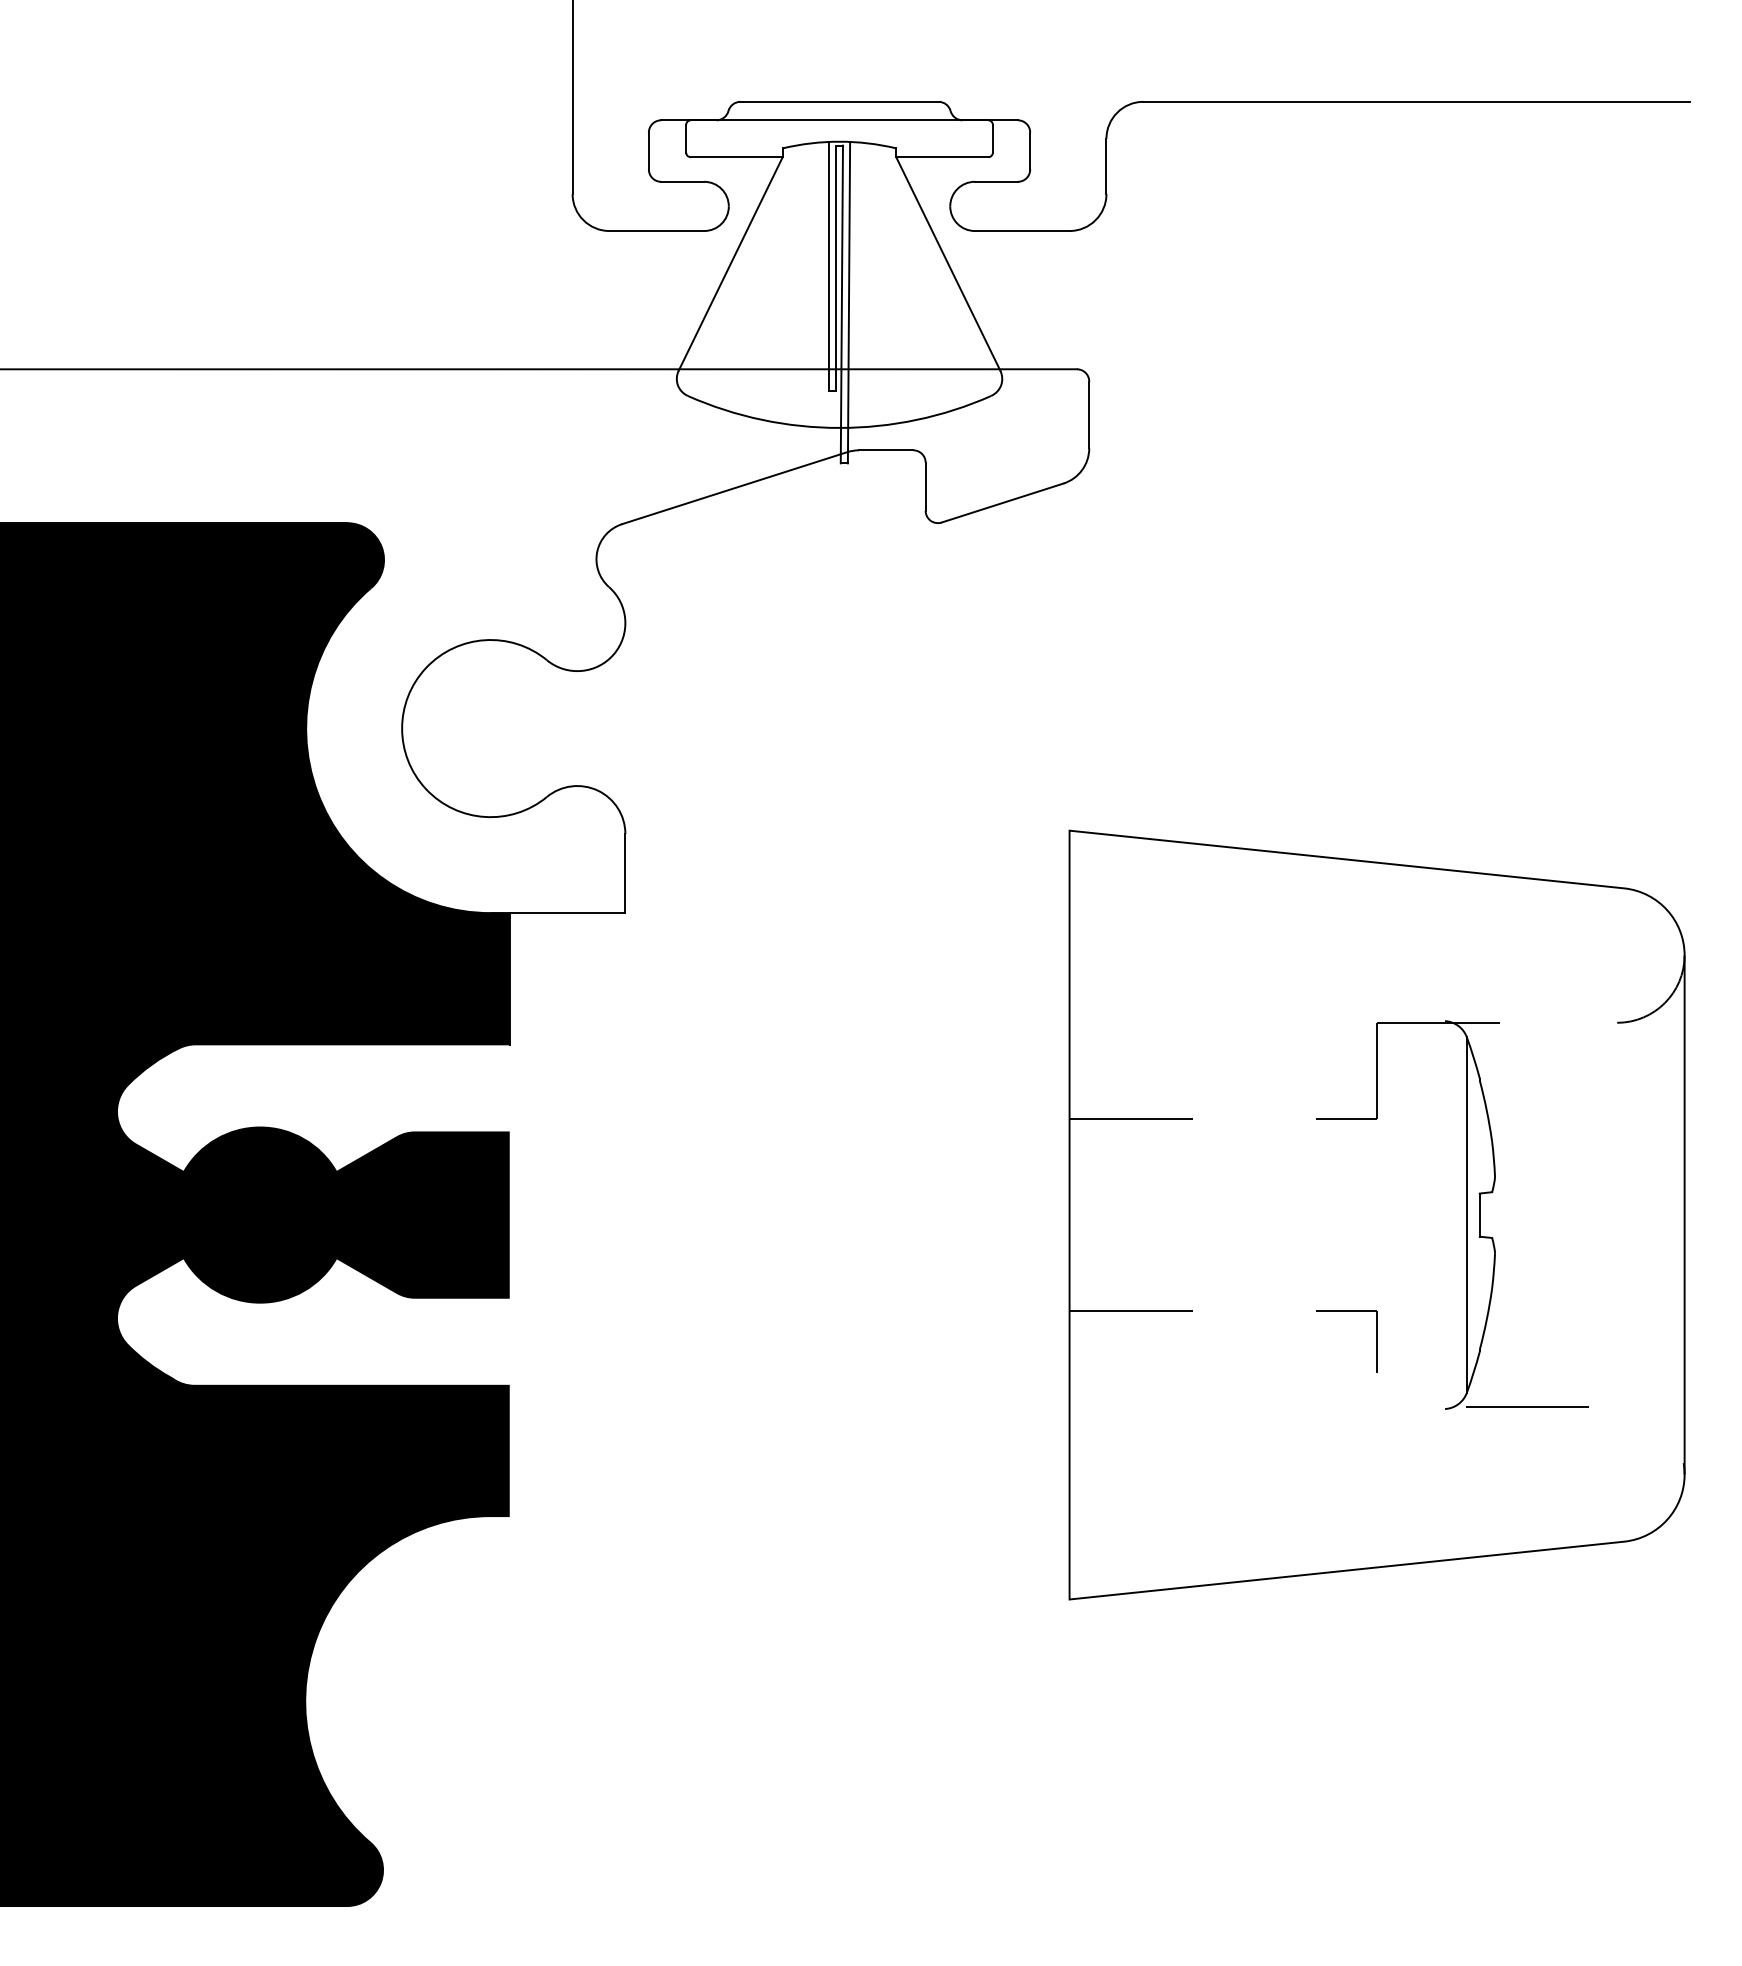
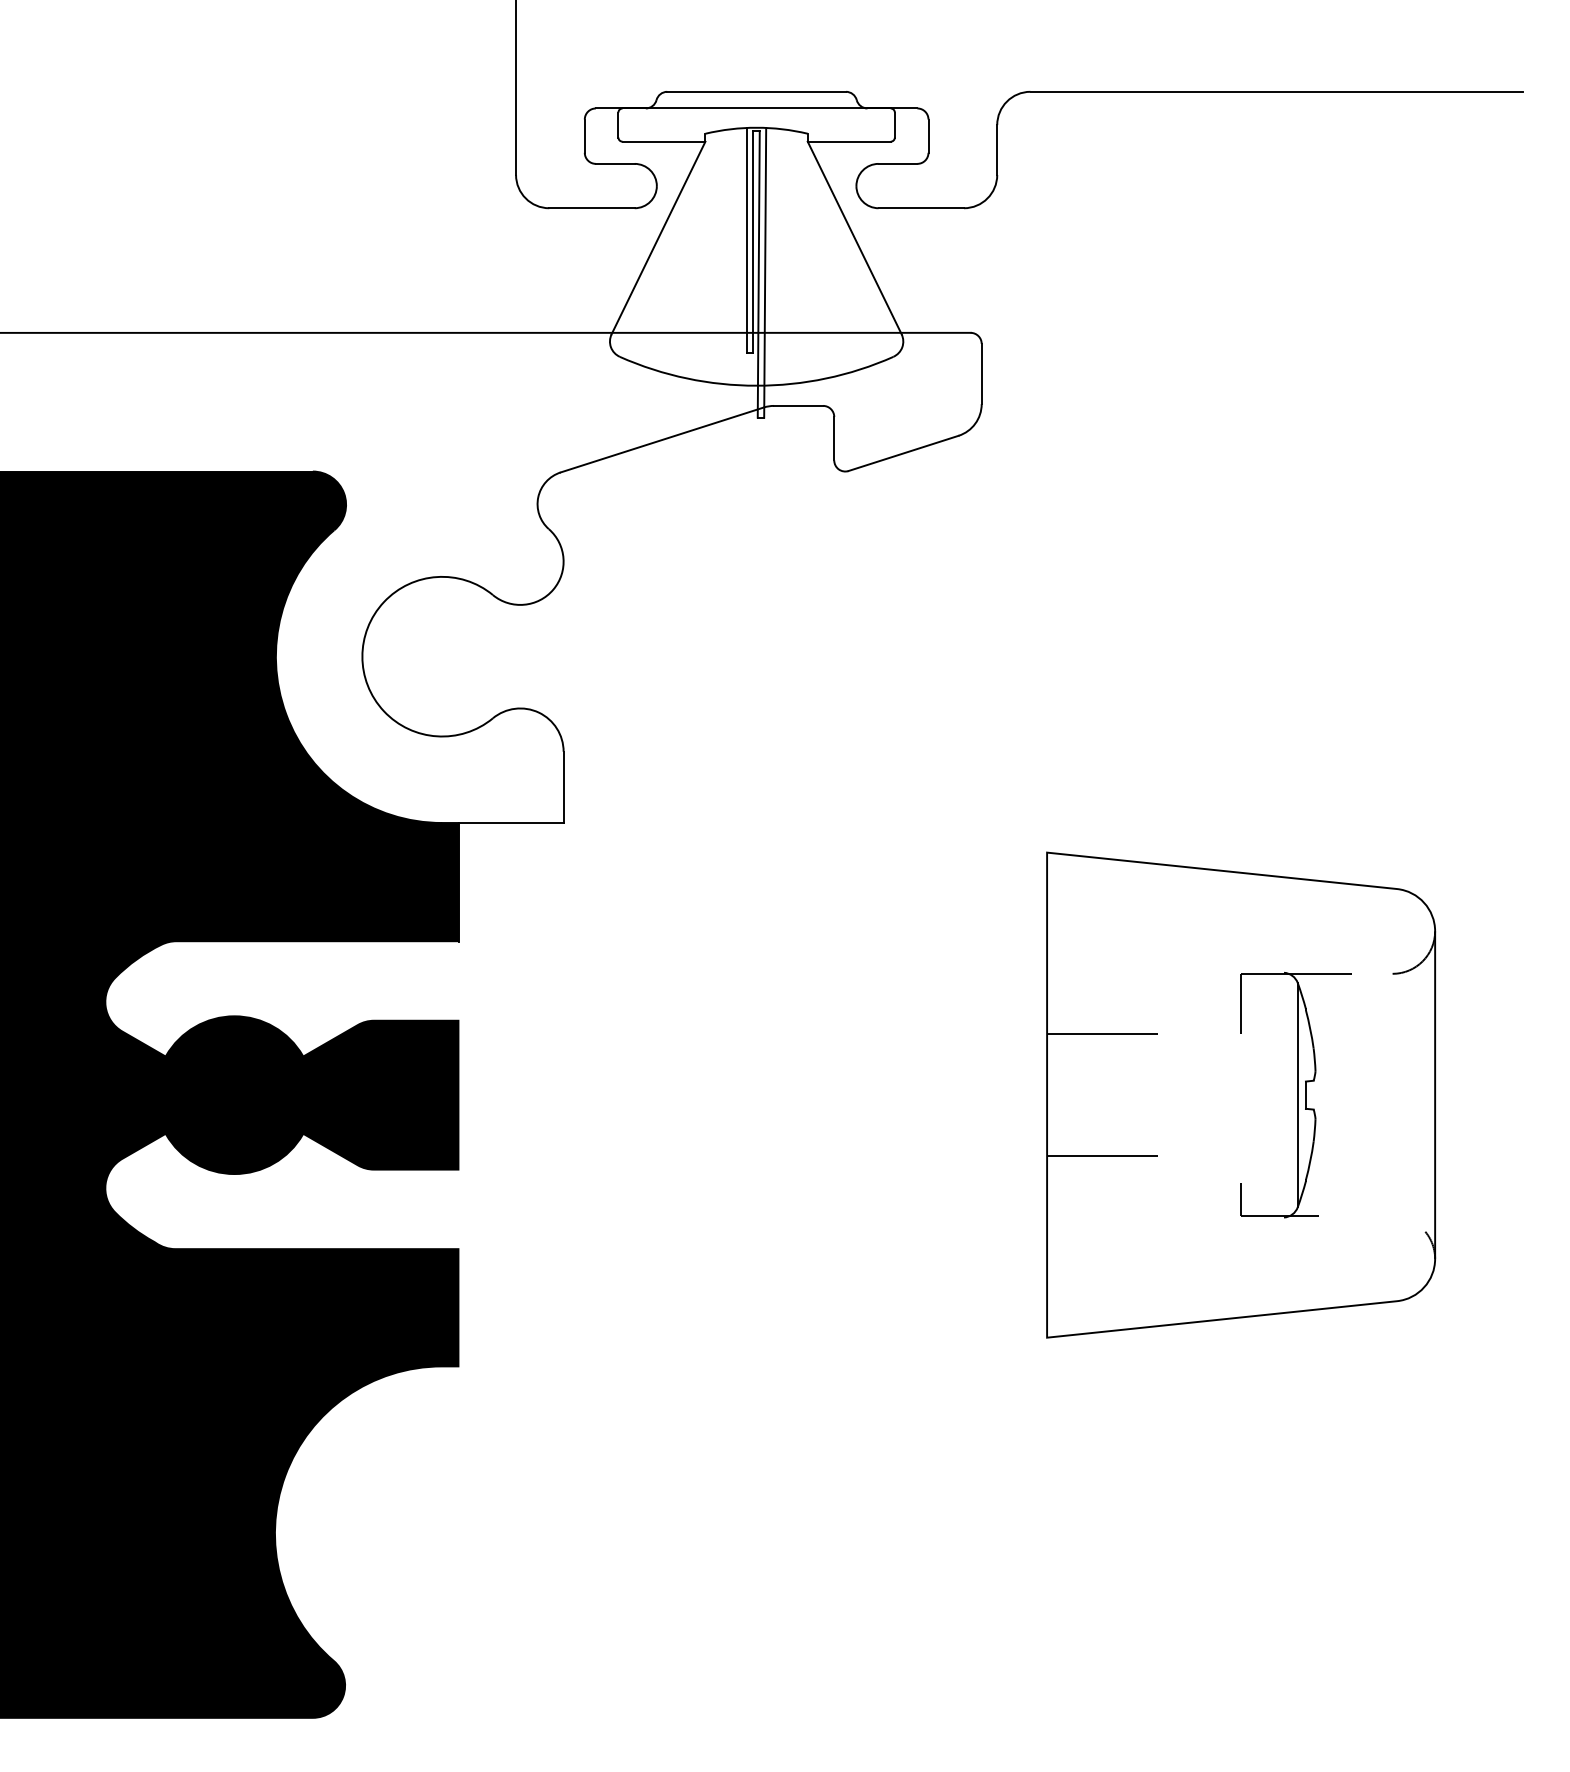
part: (1376, 1214) -> (1240, 1094), size x0.7

